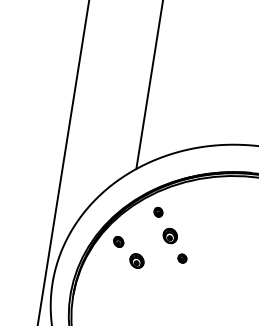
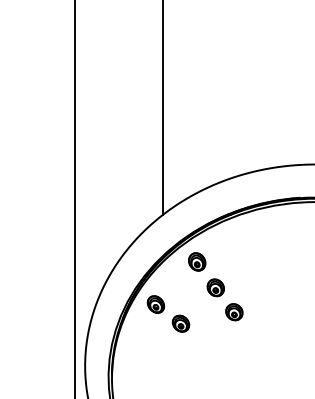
part: (158, 211) -> (197, 261), size x1.67
part: (118, 241) -> (155, 304), size x1.43
part: (182, 258) -> (234, 312), size x1.67

